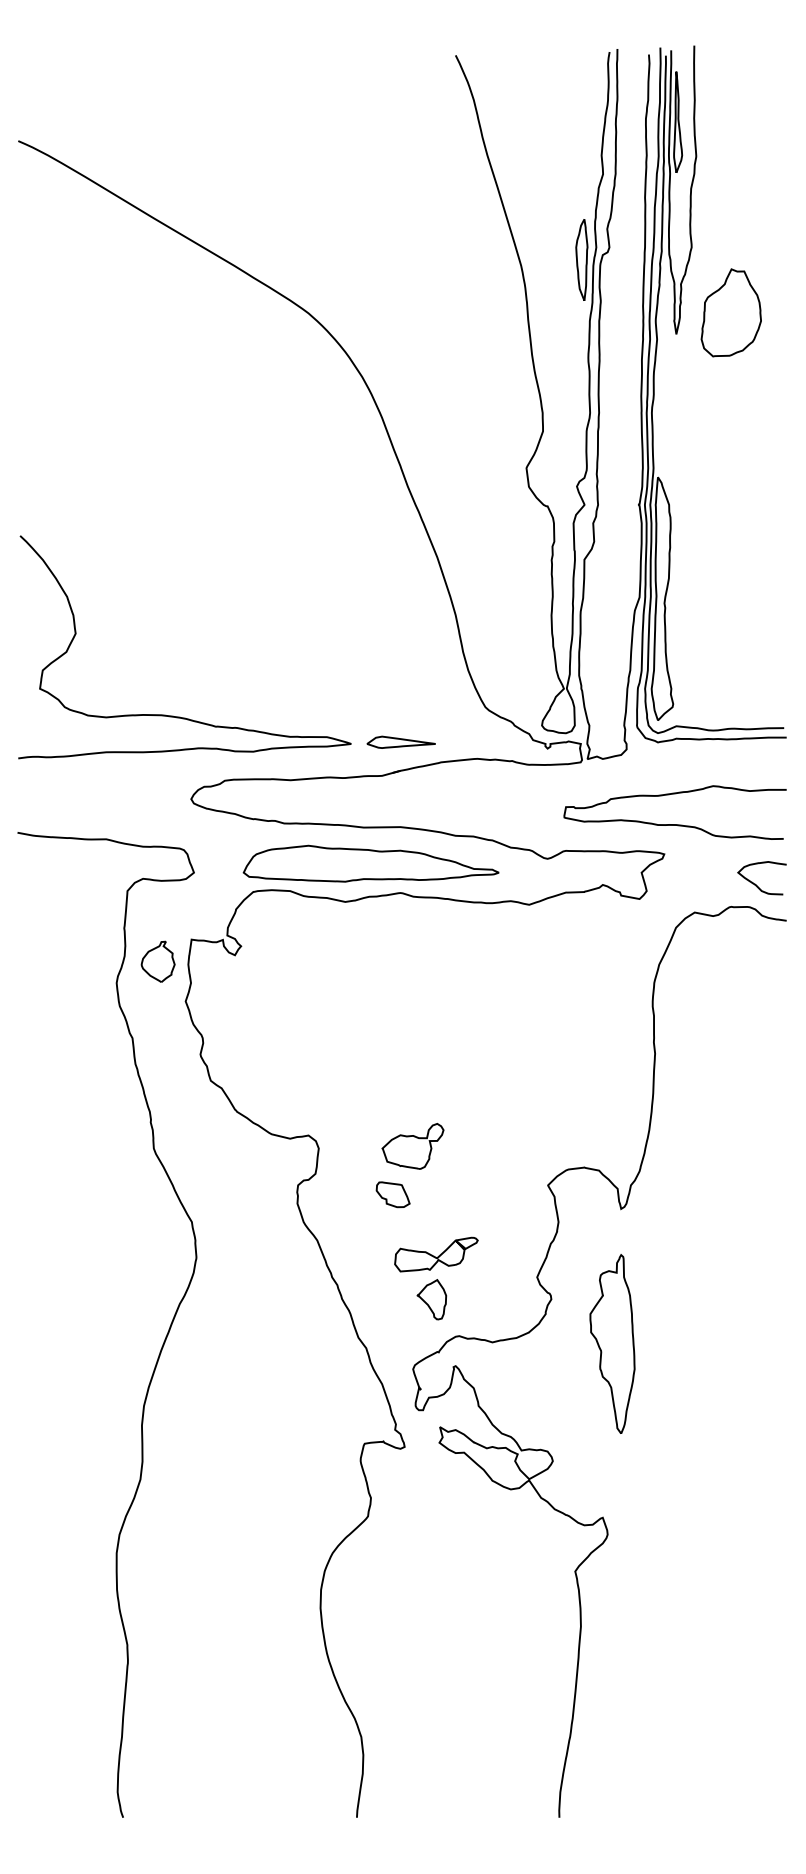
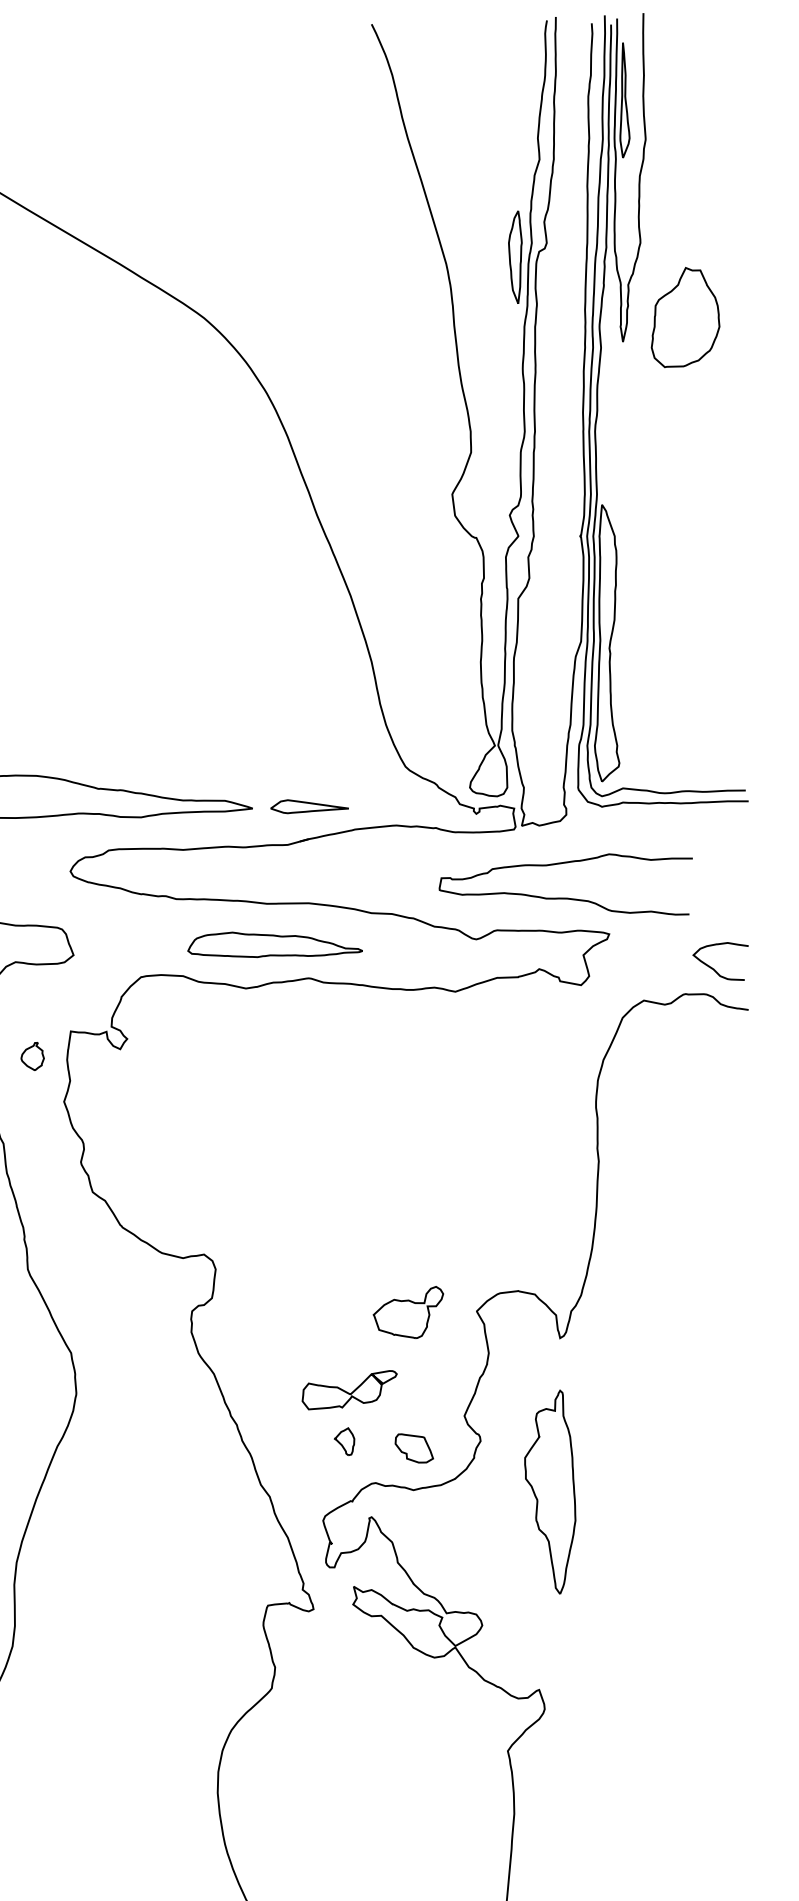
curve: (674, 824) -> (565, 898), moved
part: (370, 863) -> (274, 944), size x0.6
part: (157, 961) -> (32, 1056), size x0.6
part: (412, 1146) -> (407, 1312), moved
part: (392, 1194) -> (413, 1448), moved
part: (431, 1299) -> (344, 1441), size x0.6

